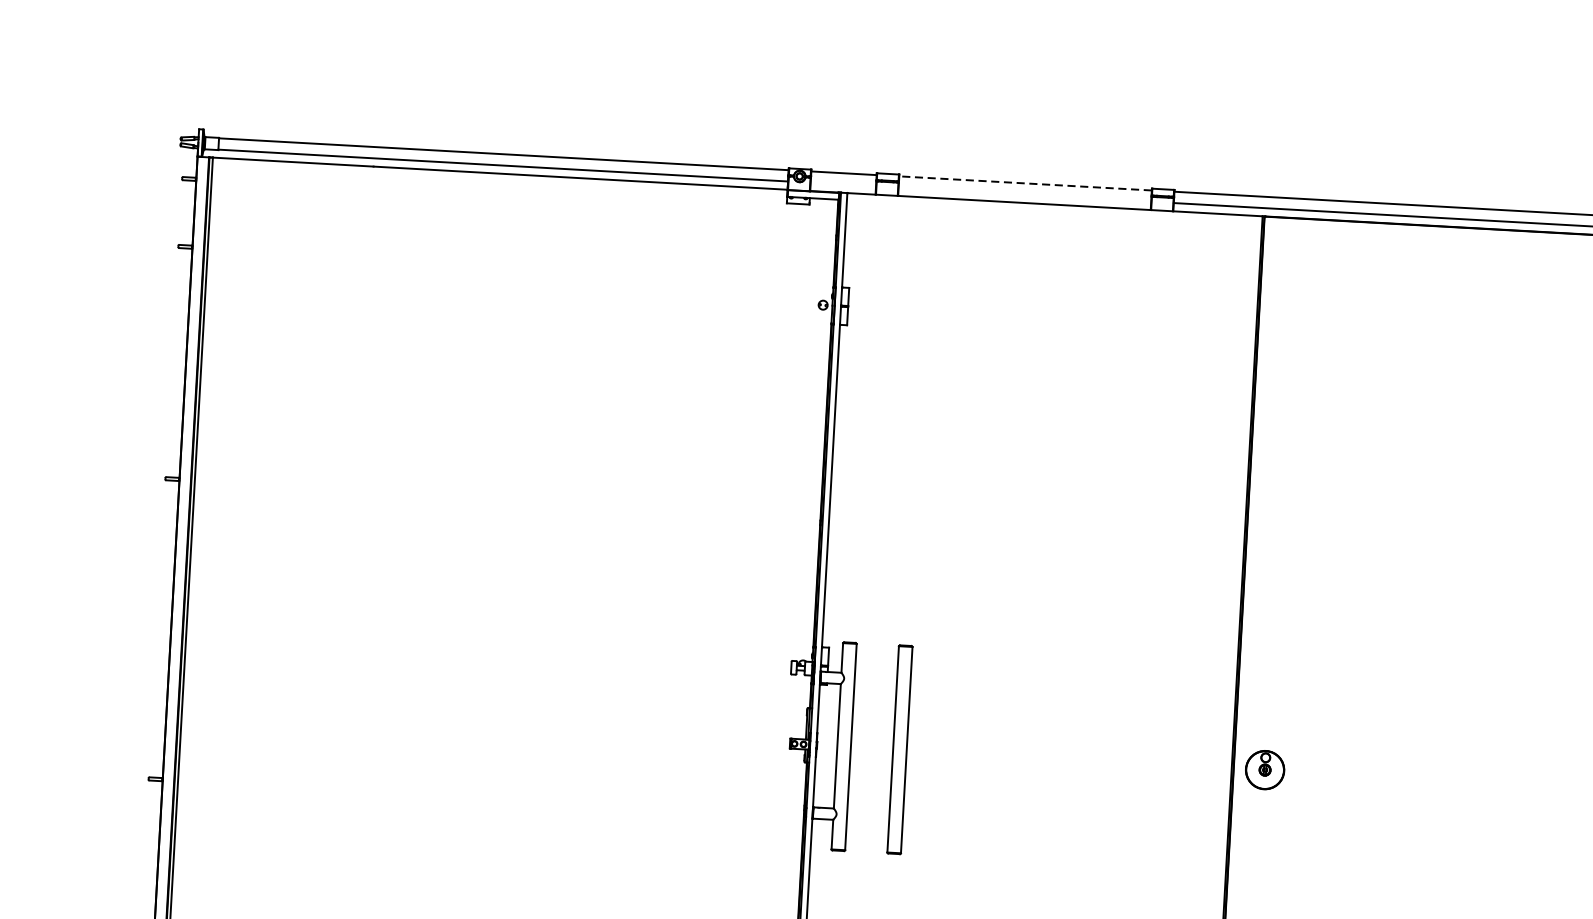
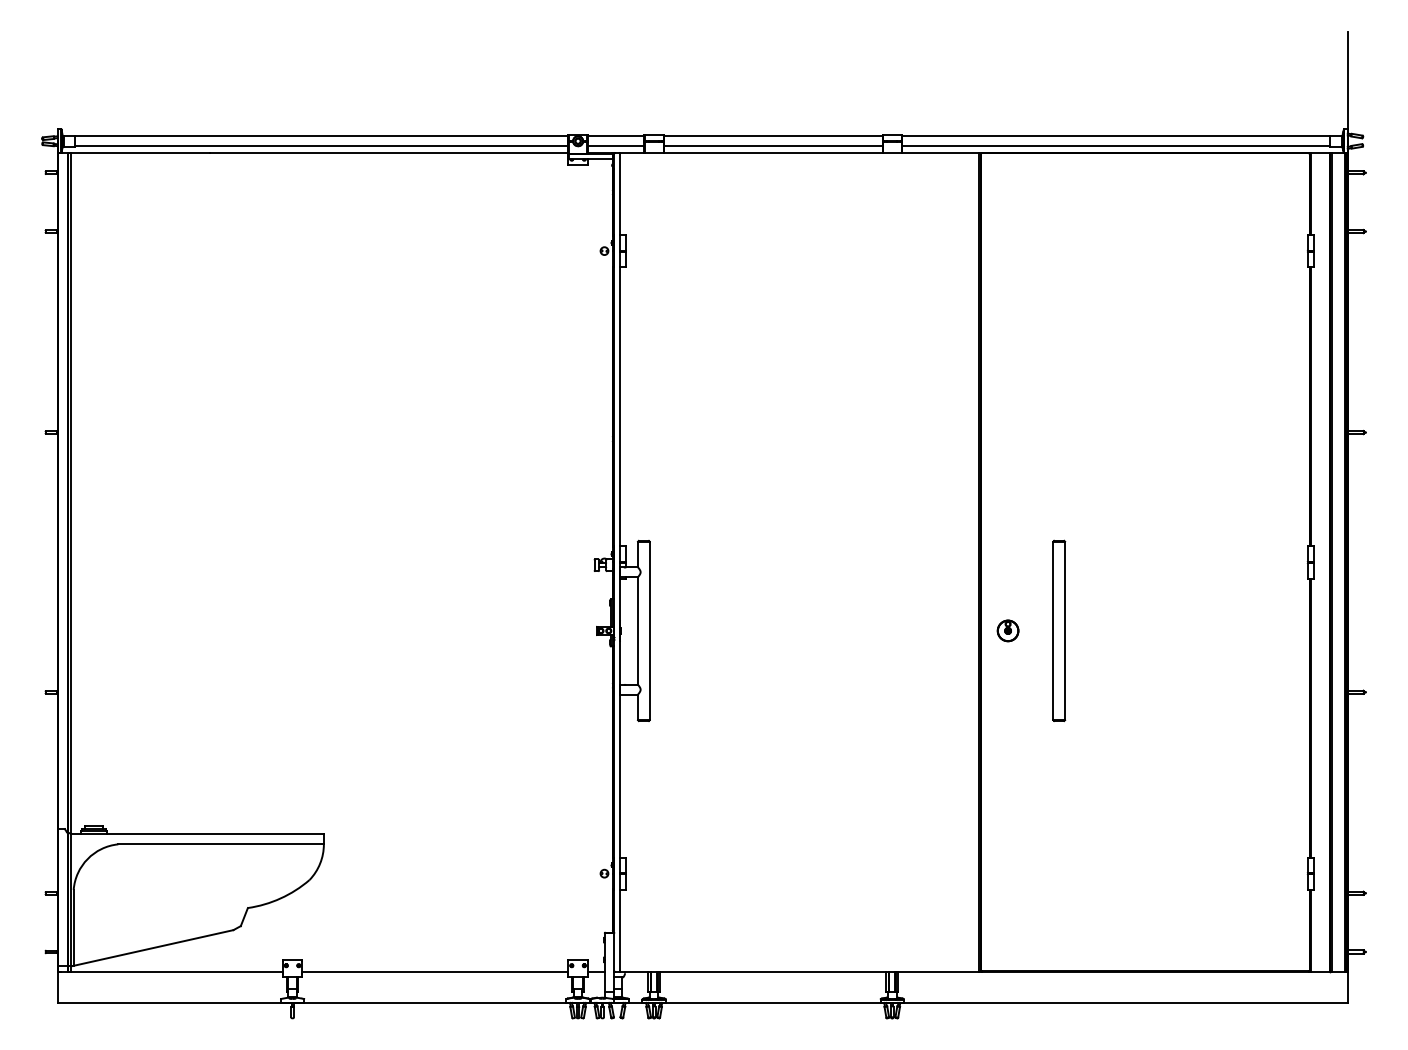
line: (1024, 183) -> (772, 136), dashed -> solid
line: (842, 184) -> (615, 146), added
line: (1024, 195) -> (772, 146), added
part: (900, 749) -> (1059, 630), moved
part: (1264, 769) -> (1007, 630), size x0.62

